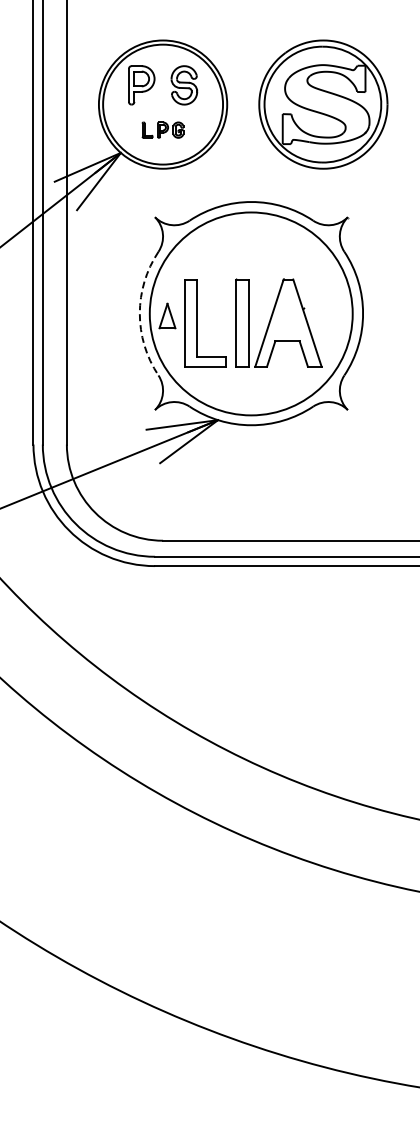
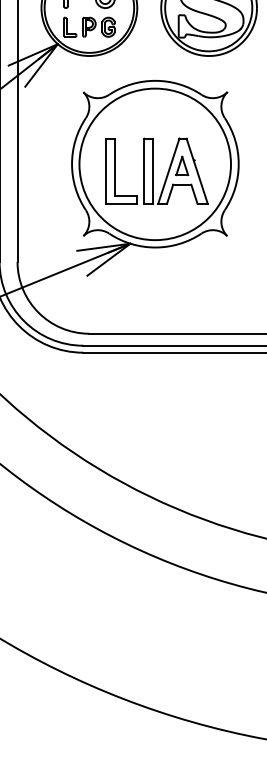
part: (162, 129) -> (88, 26), size x1.67
arc: (139, 313) -> (71, 164), dashed -> solid
part: (167, 315) -> (182, 165), moved

